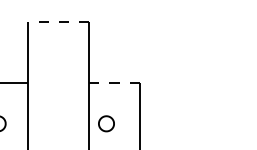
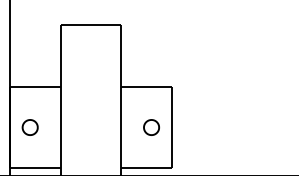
line: (58, 21) -> (90, 25), dashed -> solid
line: (114, 83) -> (146, 87), dashed -> solid
part: (106, 123) -> (151, 127), moved

